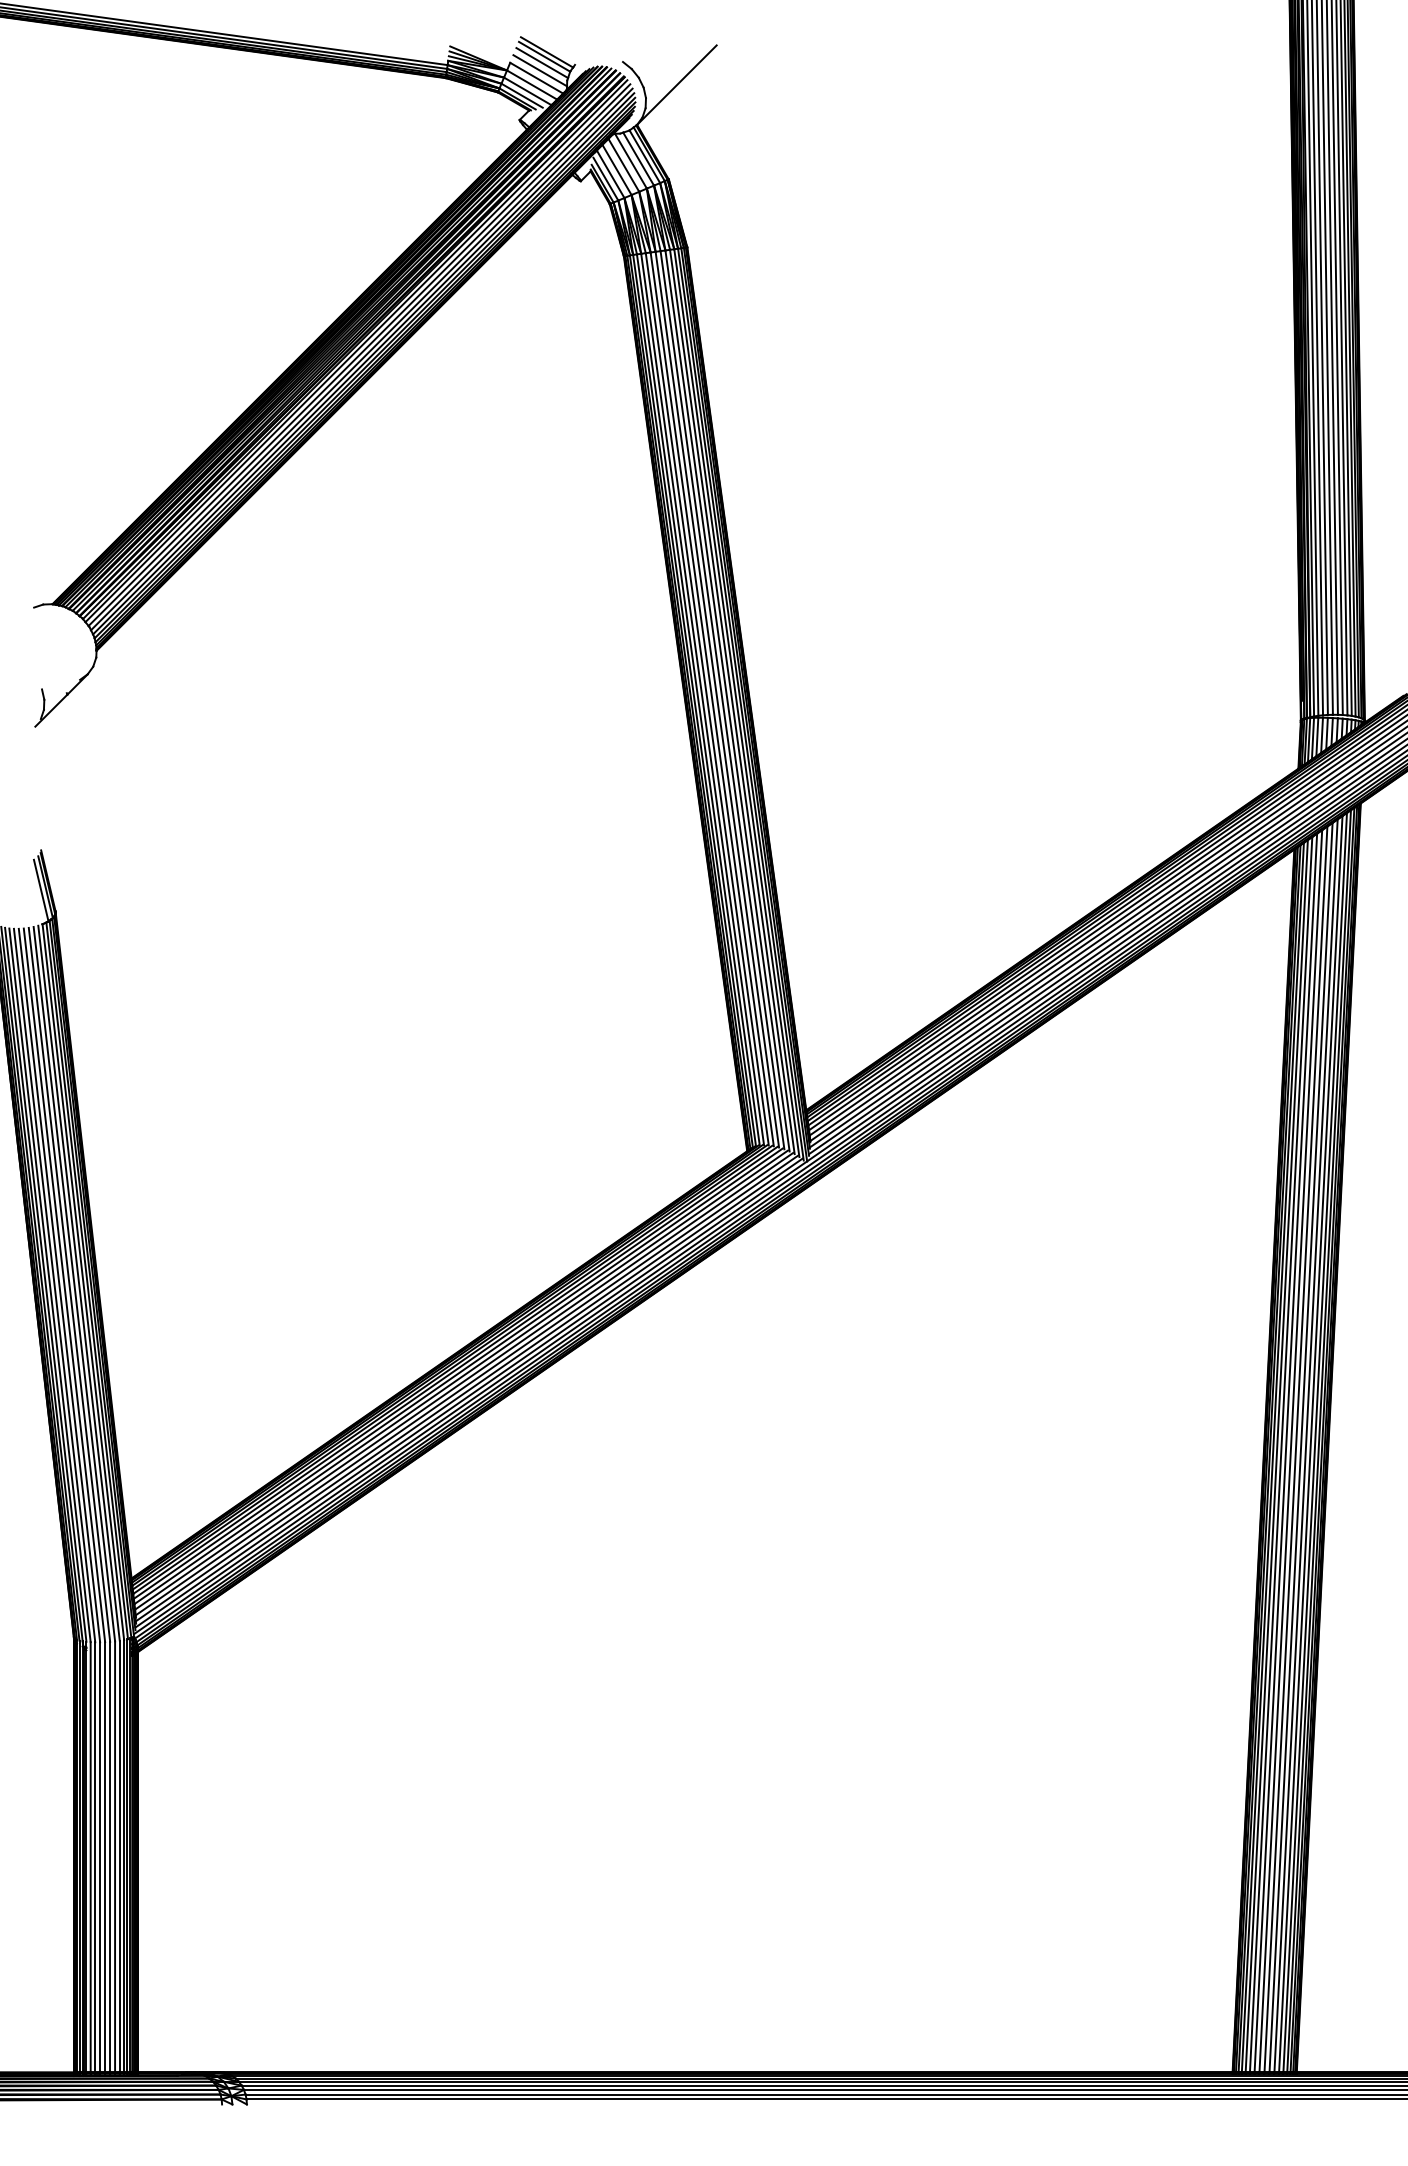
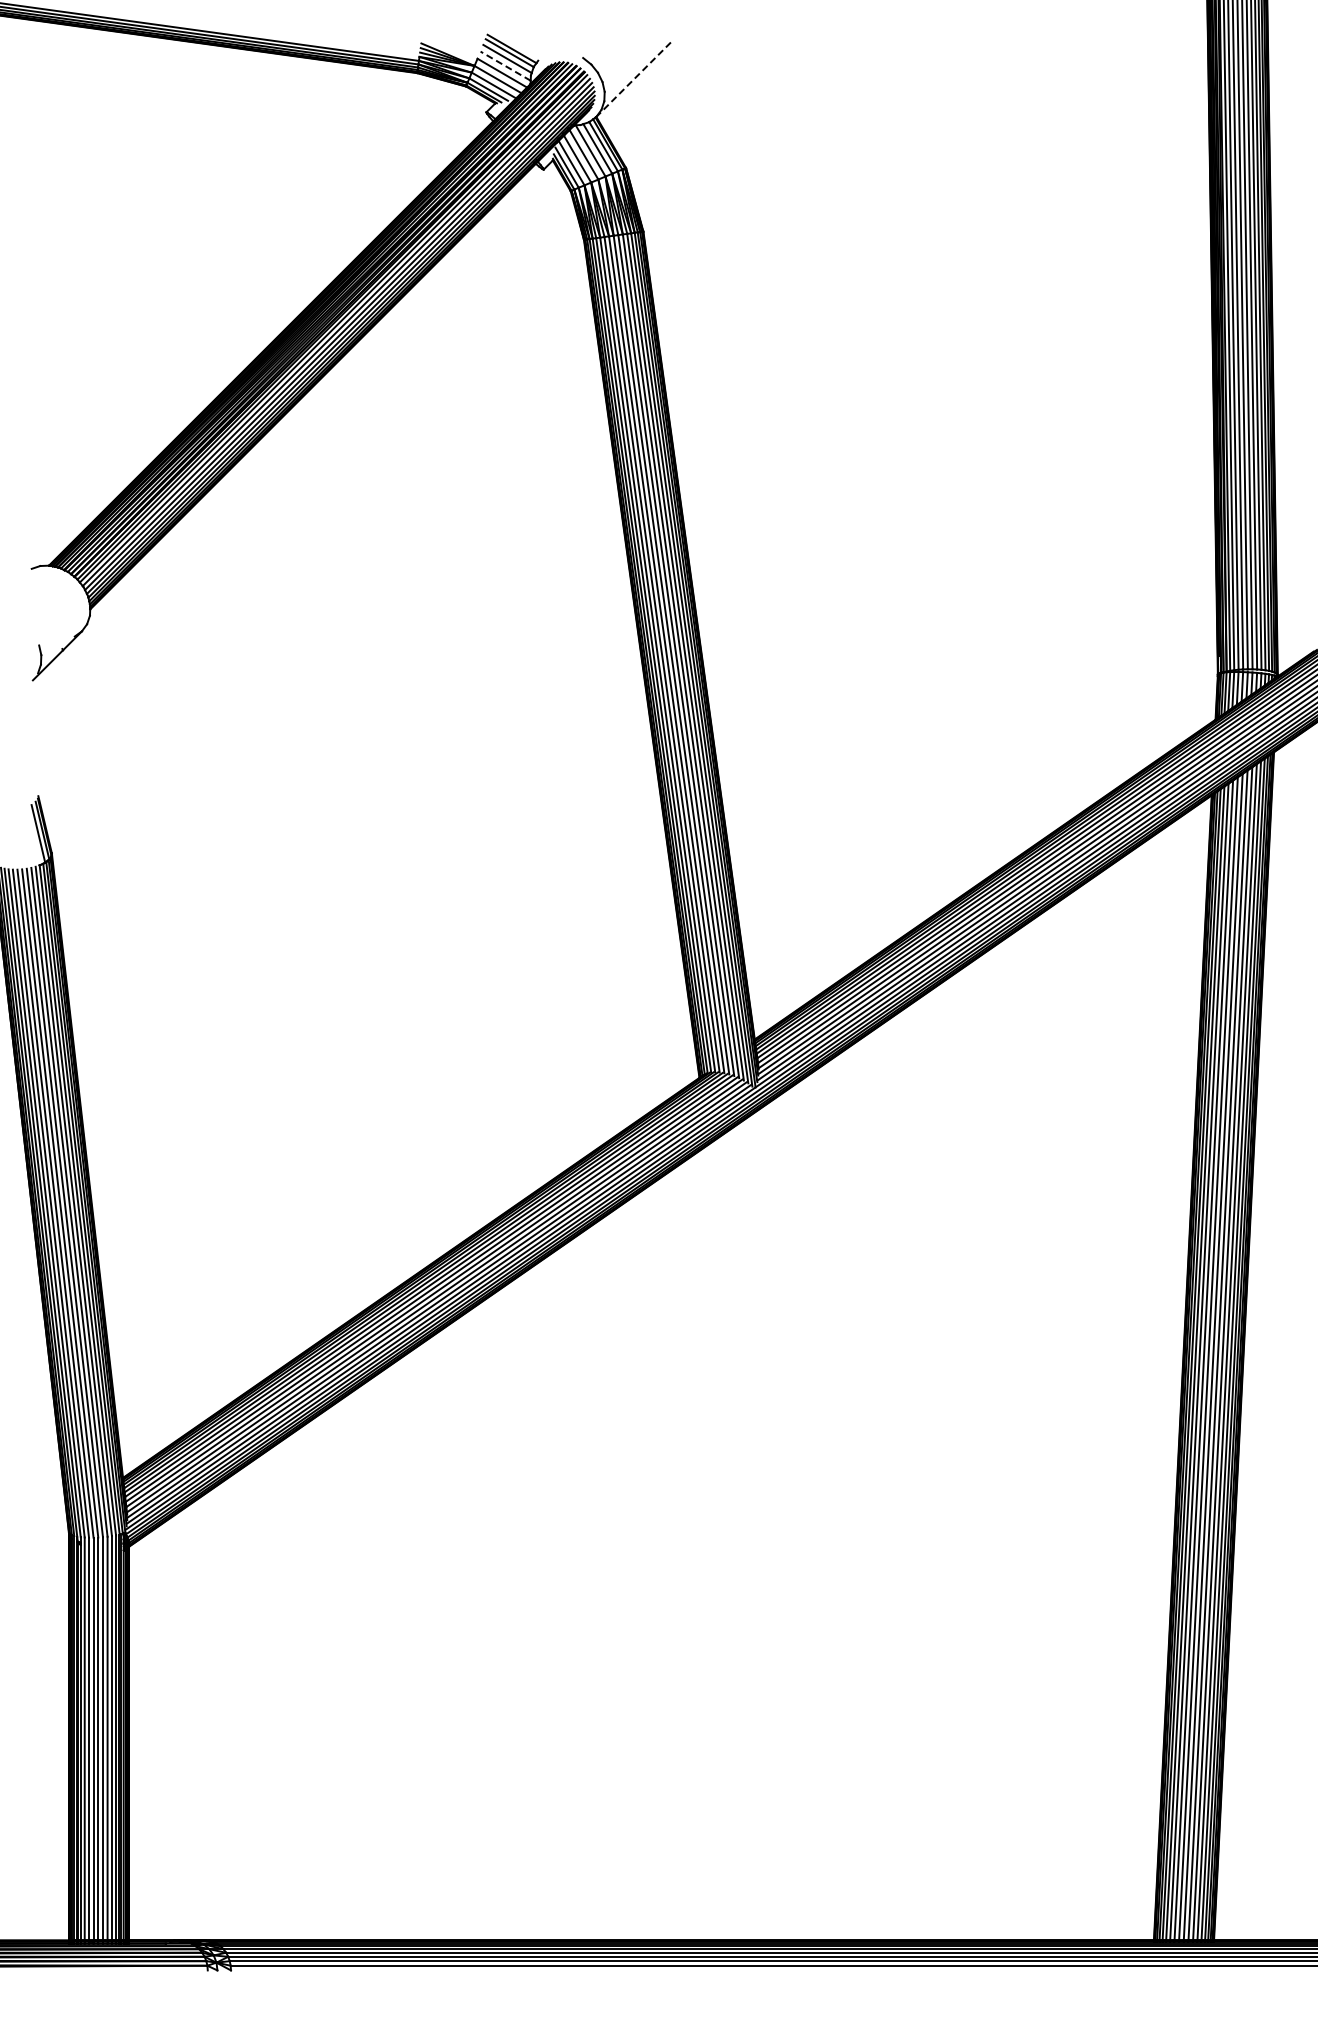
line: (540, 70) -> (505, 65), solid -> dashed
line: (676, 84) -> (633, 79), solid -> dashed

